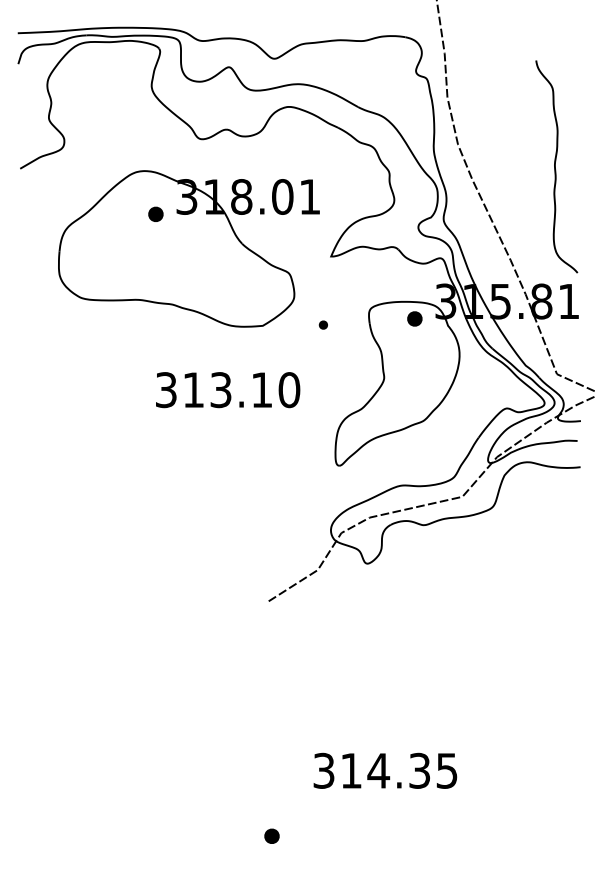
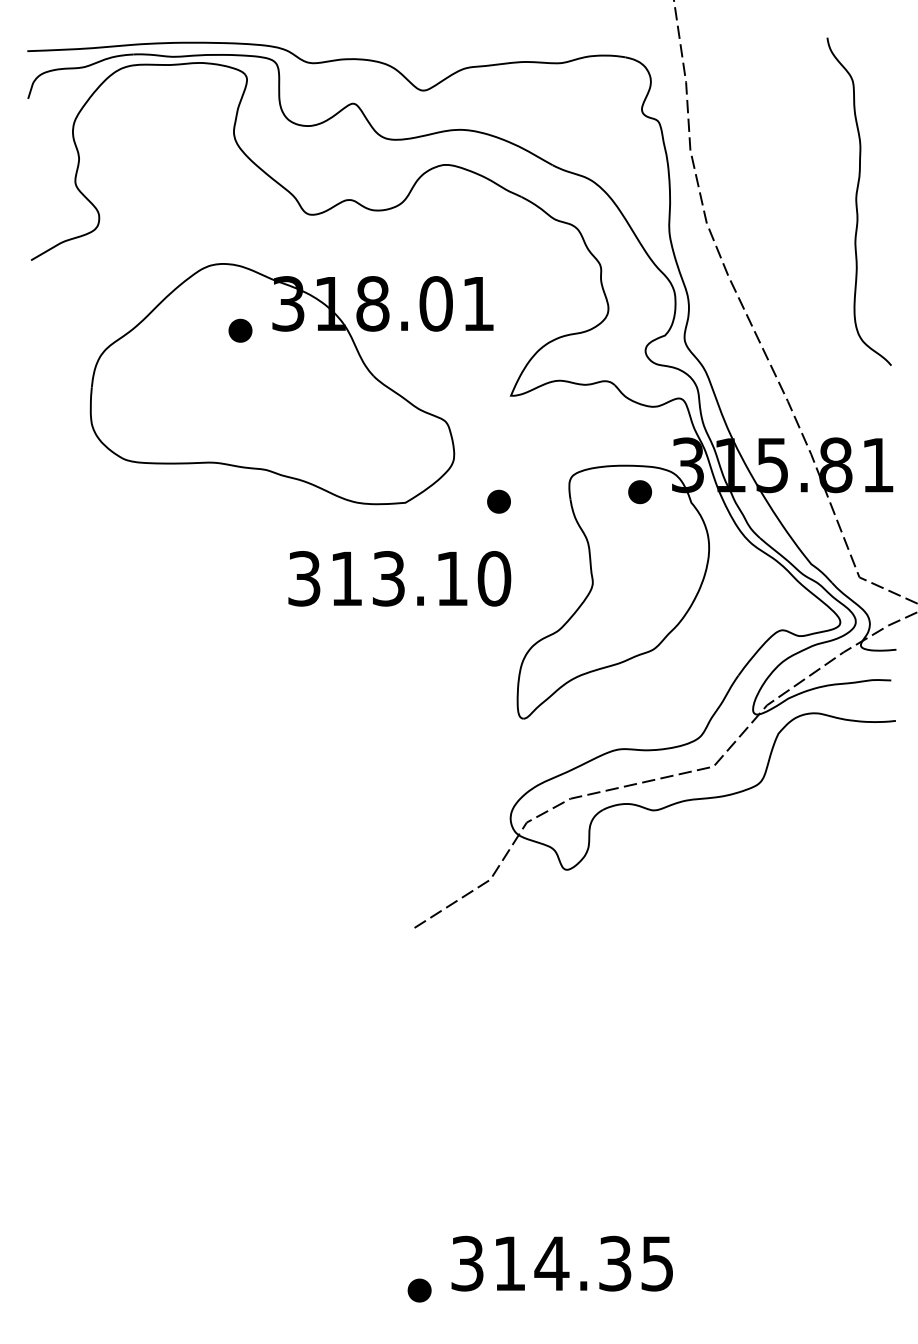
curve: (555, 166) -> (857, 201), moved
part: (323, 324) -> (499, 500), size x1.67
text: (228, 390) -> (400, 579), moved
text: (385, 770) -> (562, 1263), moved

